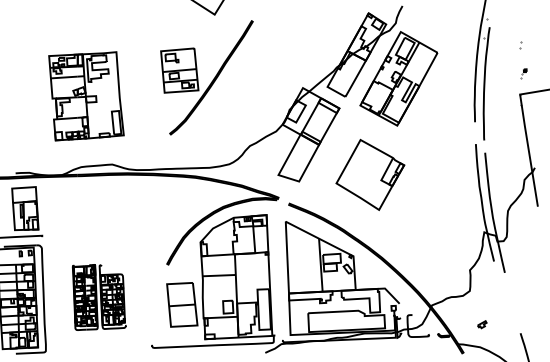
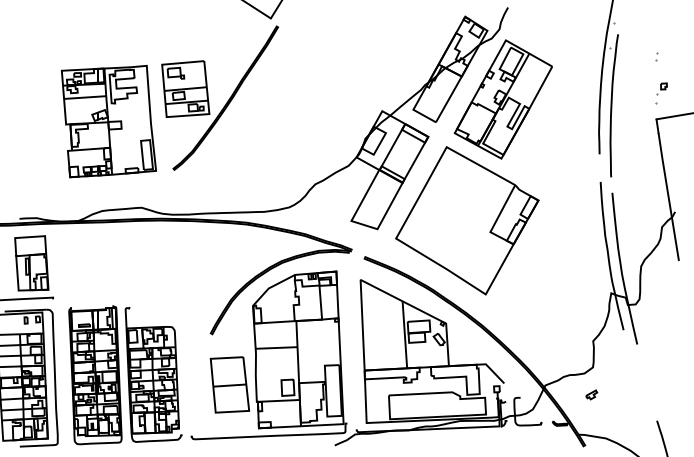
part: (524, 74) -> (661, 93), size x1.67
part: (212, 79) -> (227, 100), moved
part: (370, 174) -> (467, 220), size x1.67
part: (99, 297) -> (125, 375), size x1.67
part: (482, 324) -> (591, 394), moved

